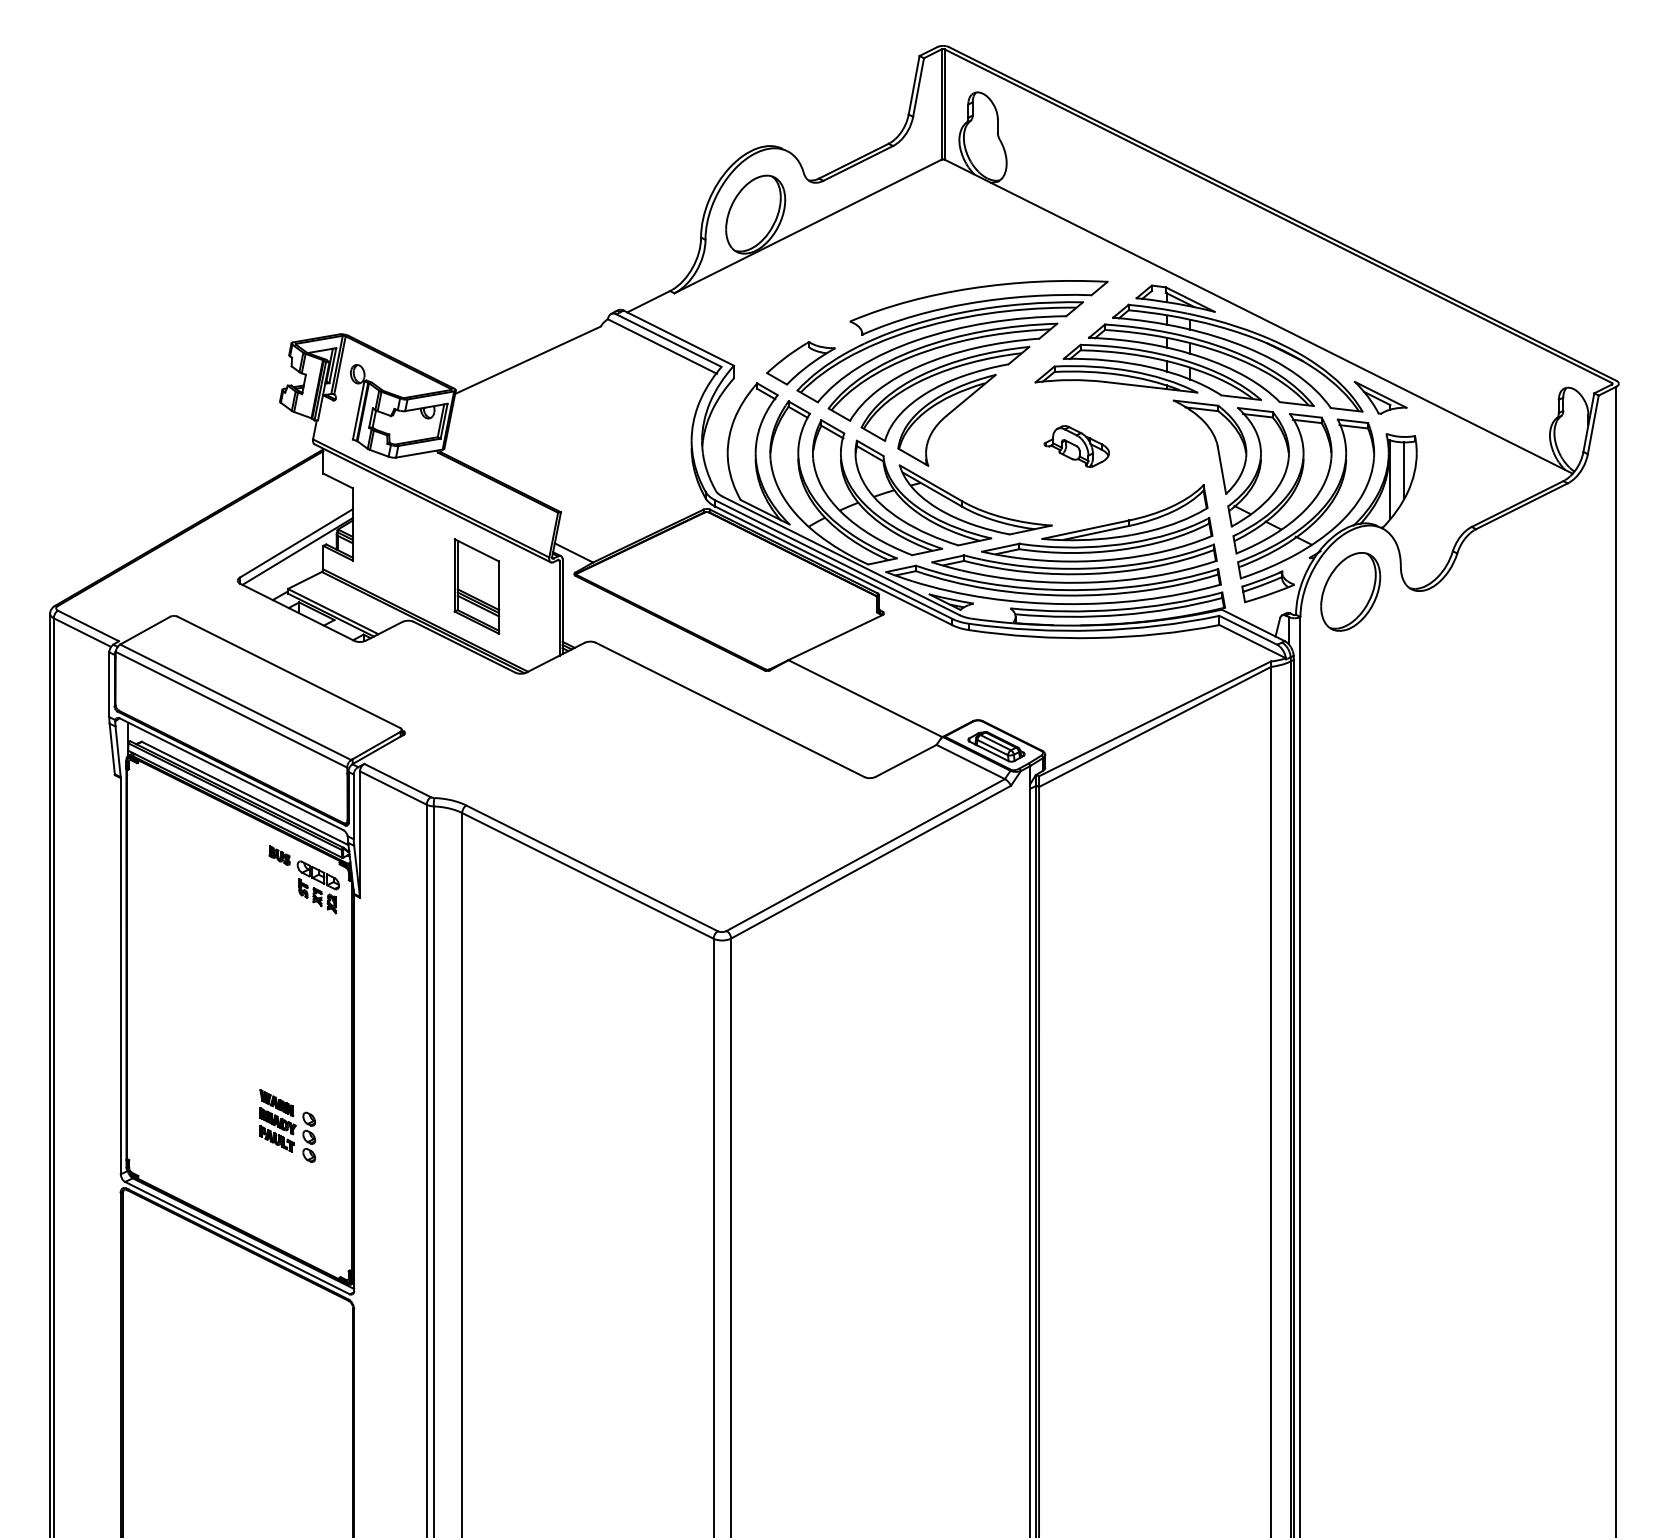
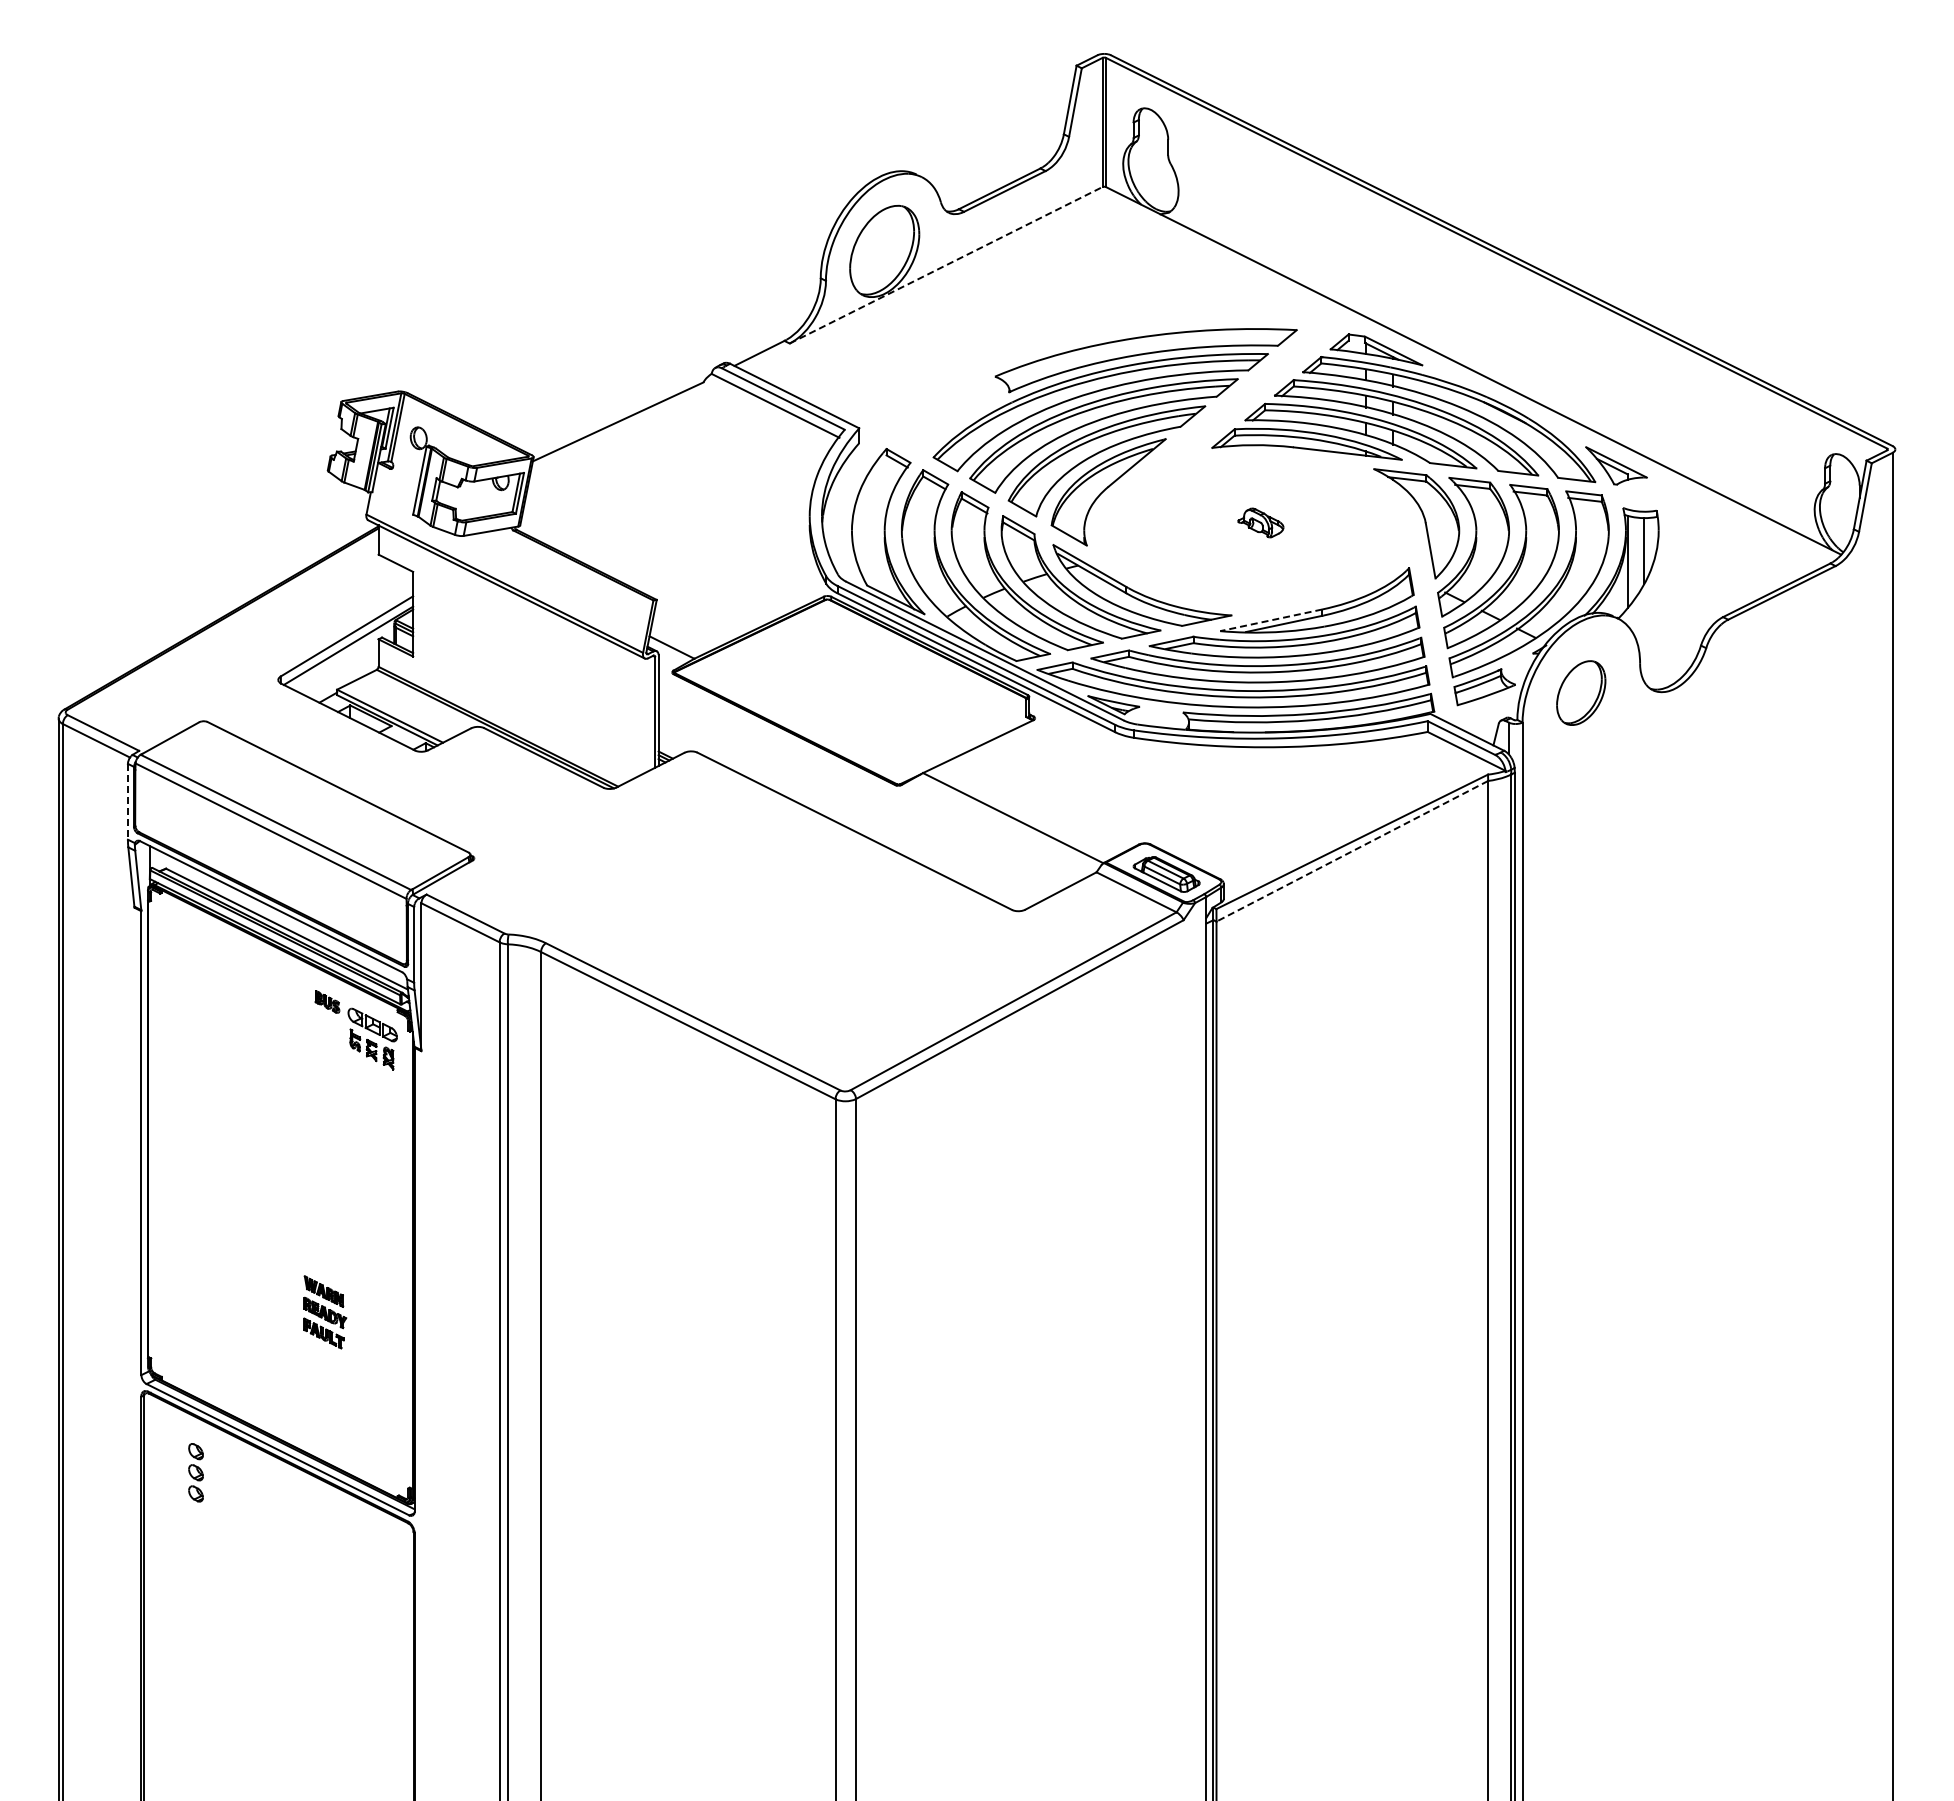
line: (808, 226) -> (946, 265), solid -> dashed
part: (800, 363) -> (937, 425), removed
part: (1076, 446) -> (1260, 522), size x0.6
line: (1085, 529) -> (1270, 620), solid -> dashed
part: (477, 586) -> (558, 686), removed
part: (1349, 591) -> (1580, 692), size x0.7
line: (108, 684) -> (127, 801), solid -> dashed
line: (1155, 727) -> (1352, 851), solid -> dashed
part: (308, 1137) -> (195, 1472), moved

